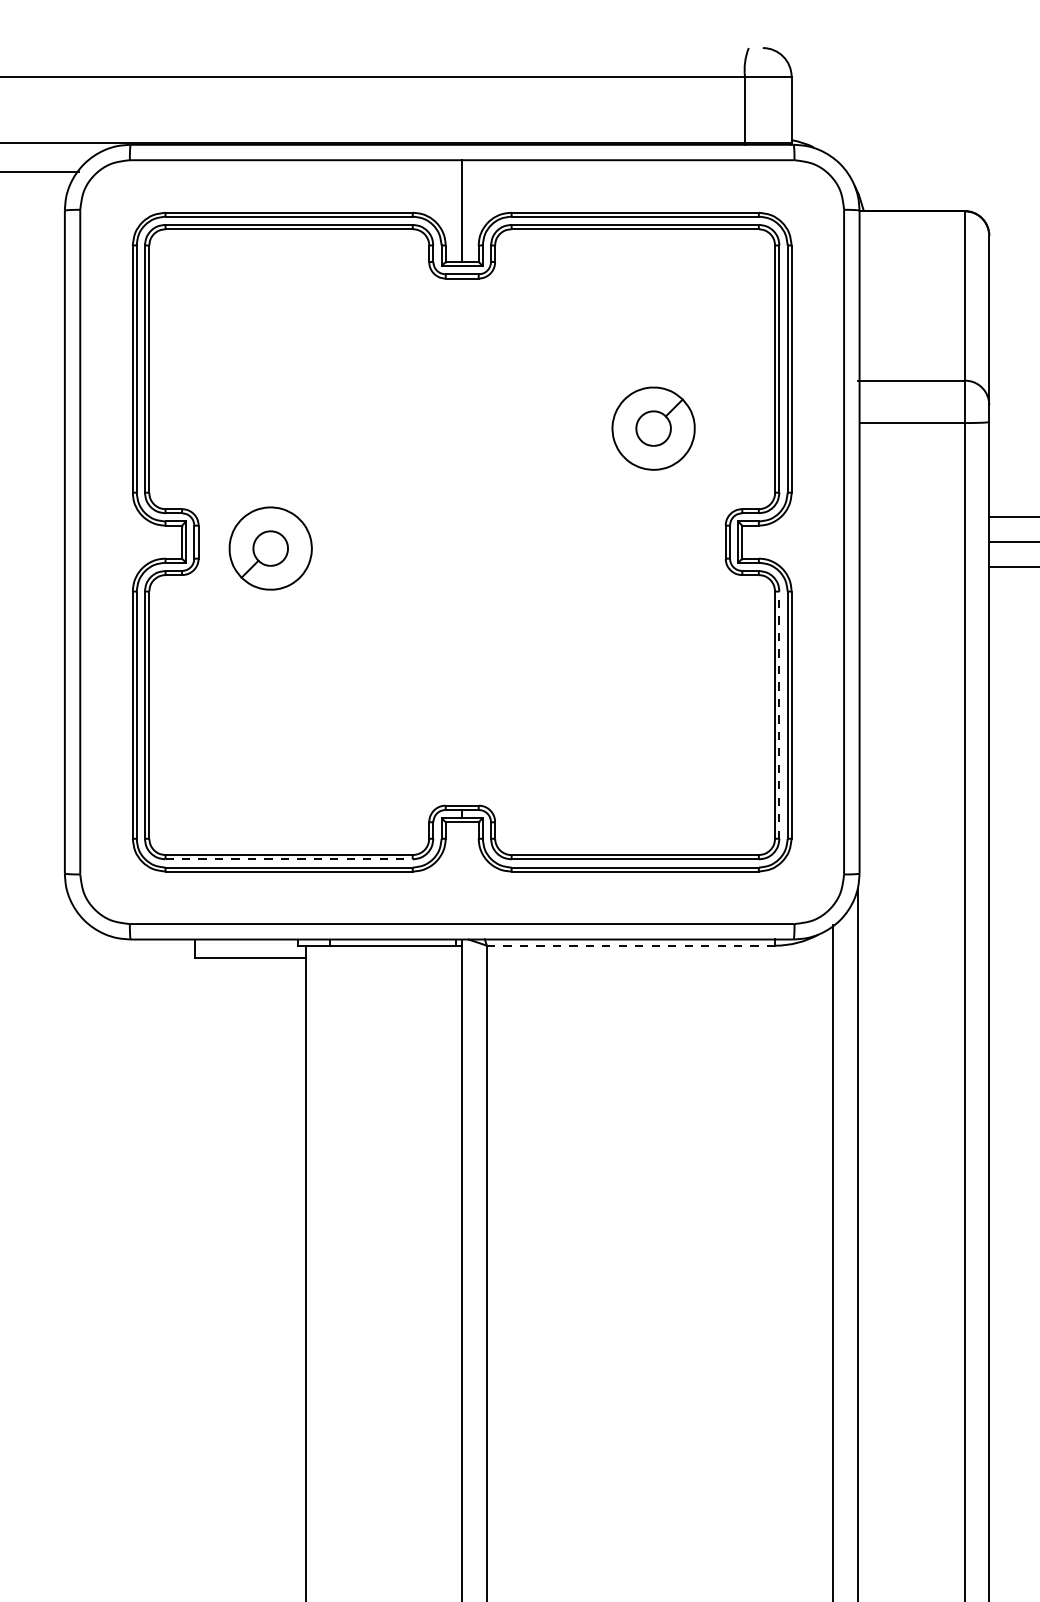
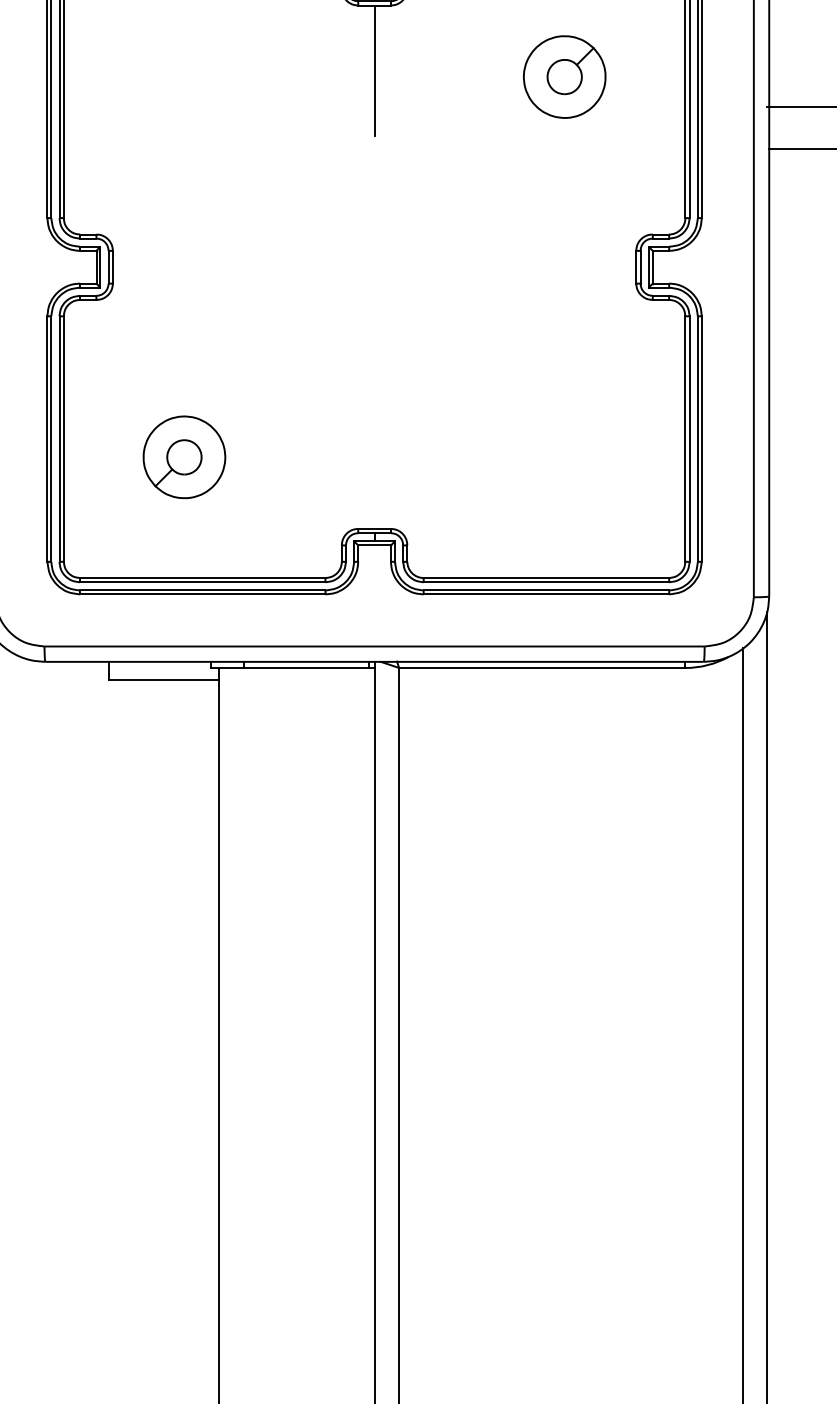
line: (462, 344) -> (374, 70), added
part: (653, 428) -> (564, 76), moved
part: (270, 548) -> (184, 457), moved
line: (779, 715) -> (689, 439), dashed -> solid
line: (289, 859) -> (203, 582), dashed -> solid
line: (630, 945) -> (541, 667), dashed -> solid

